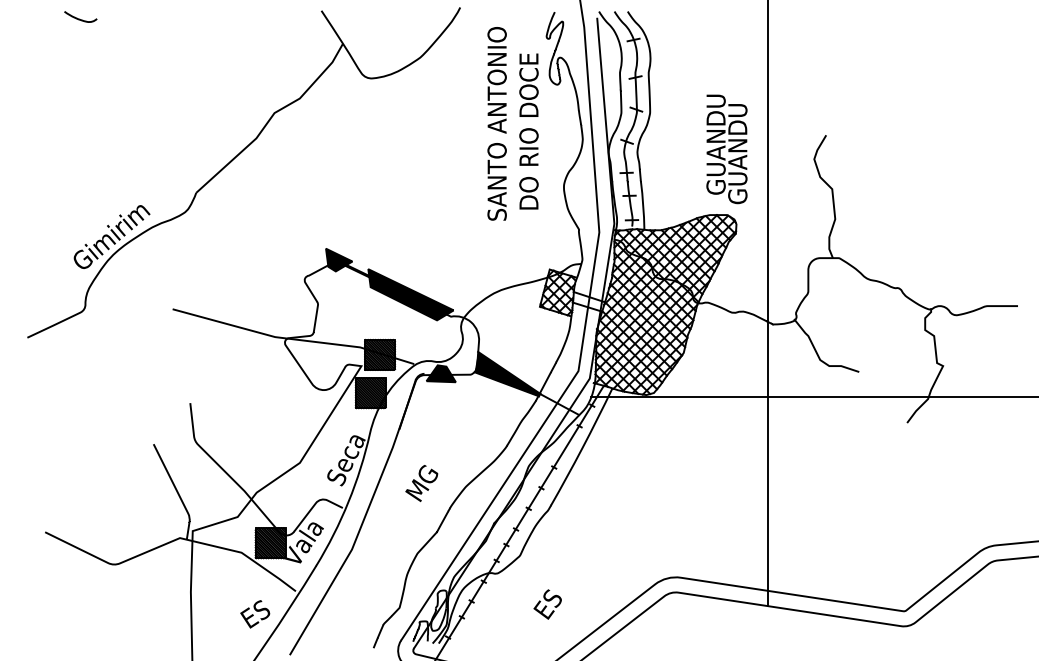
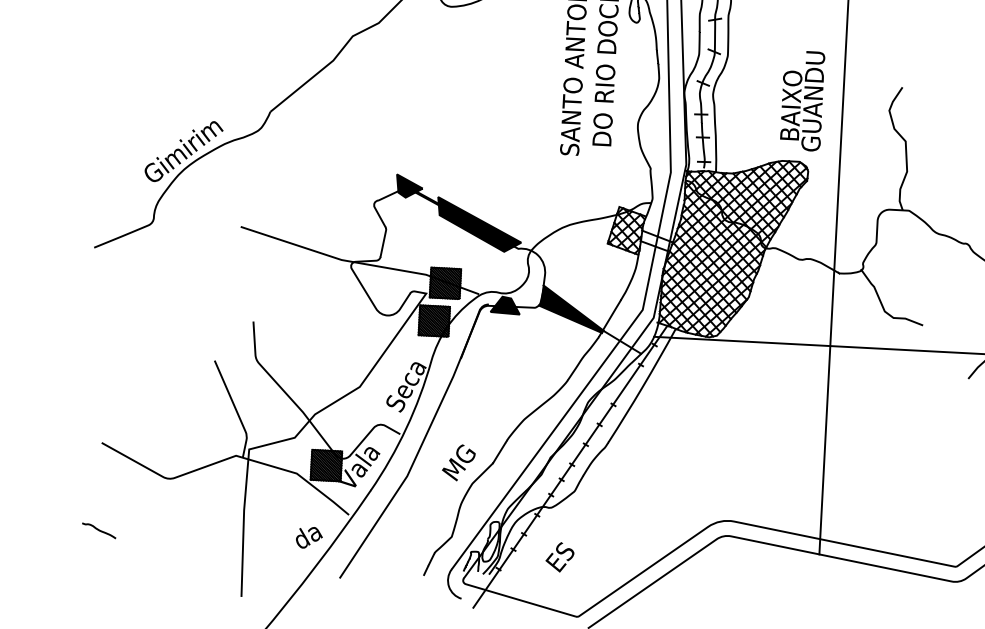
text: (715, 144) -> (791, 90), GUANDU -> BAIXO
text: (421, 483) -> (458, 462), moved
text: (547, 604) -> (559, 557), moved
text: (255, 614) -> (307, 536), ES -> da
curve: (46, 619) -> (98, 530), added

